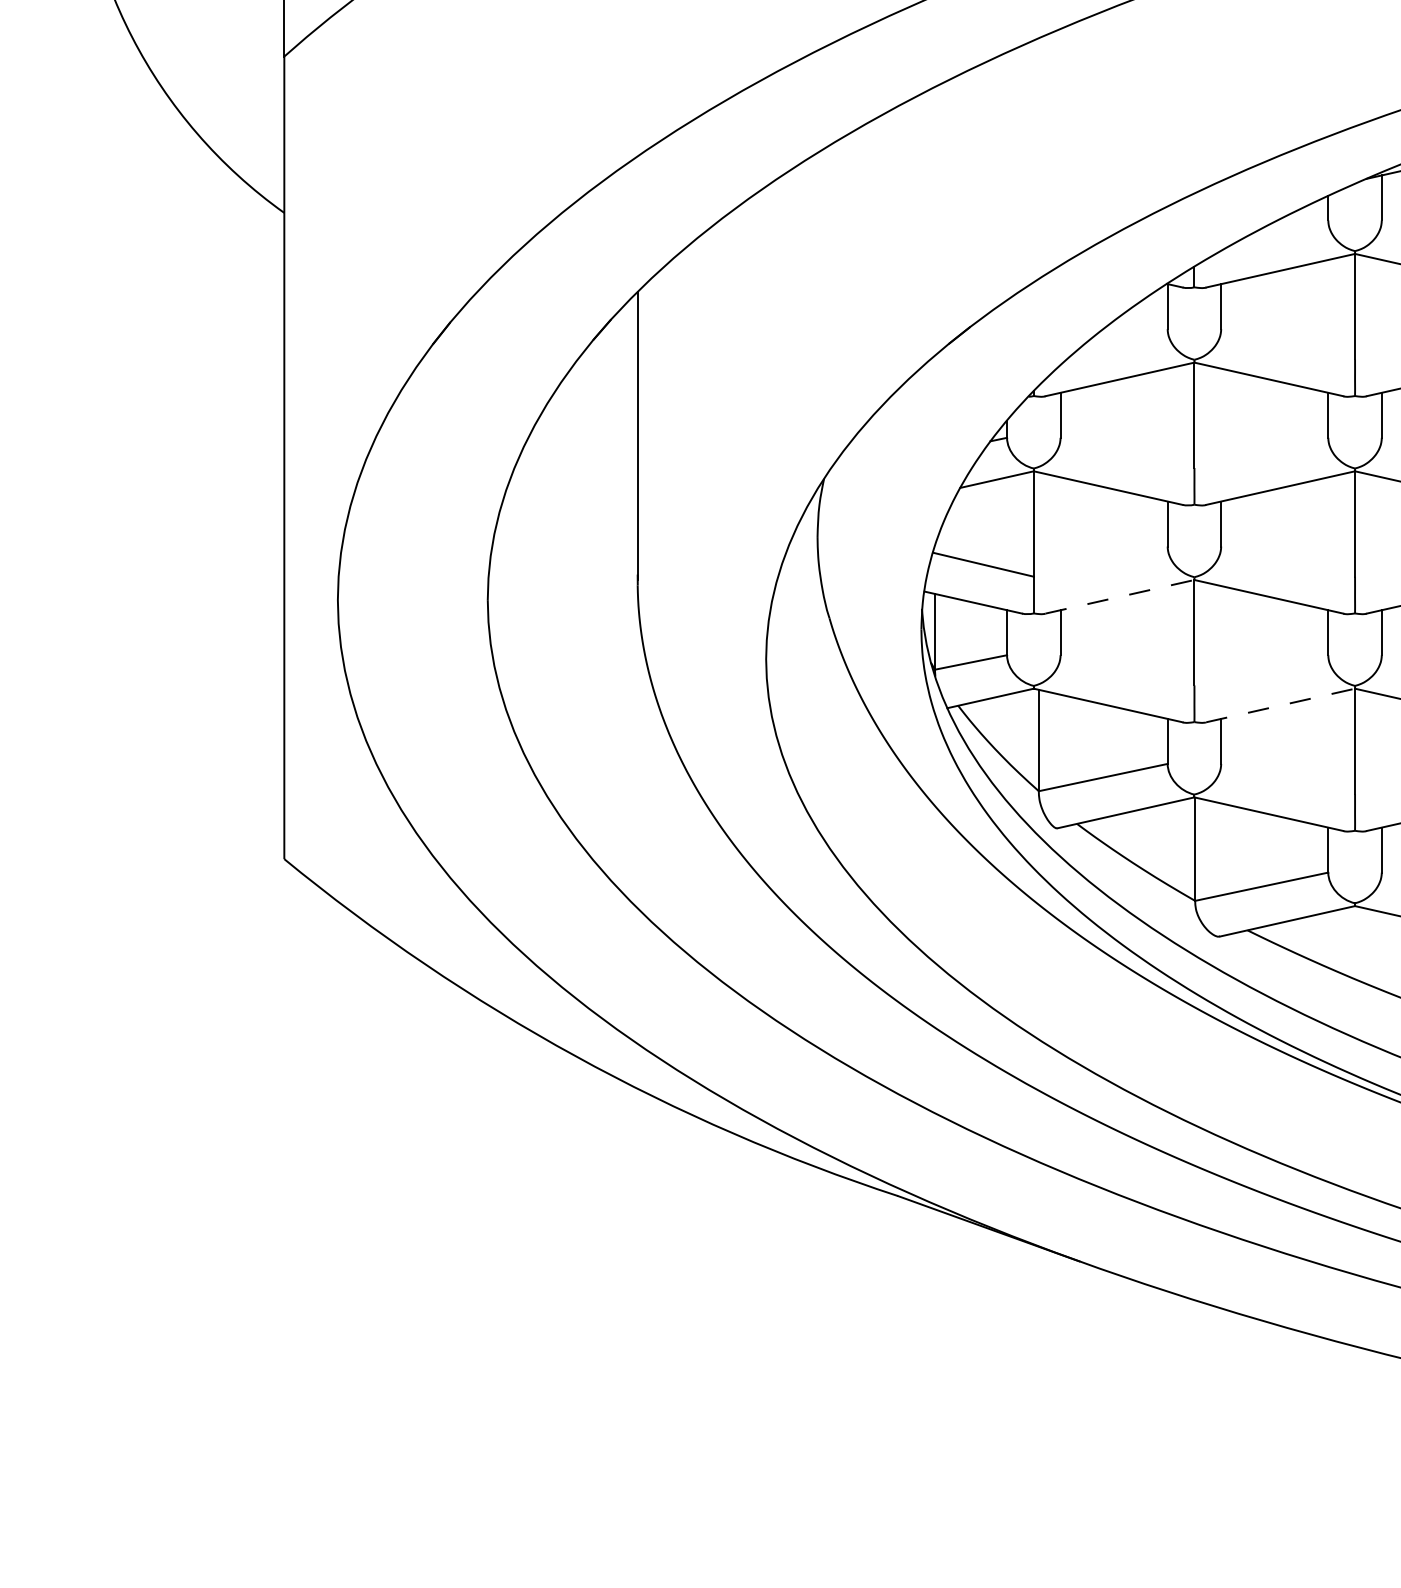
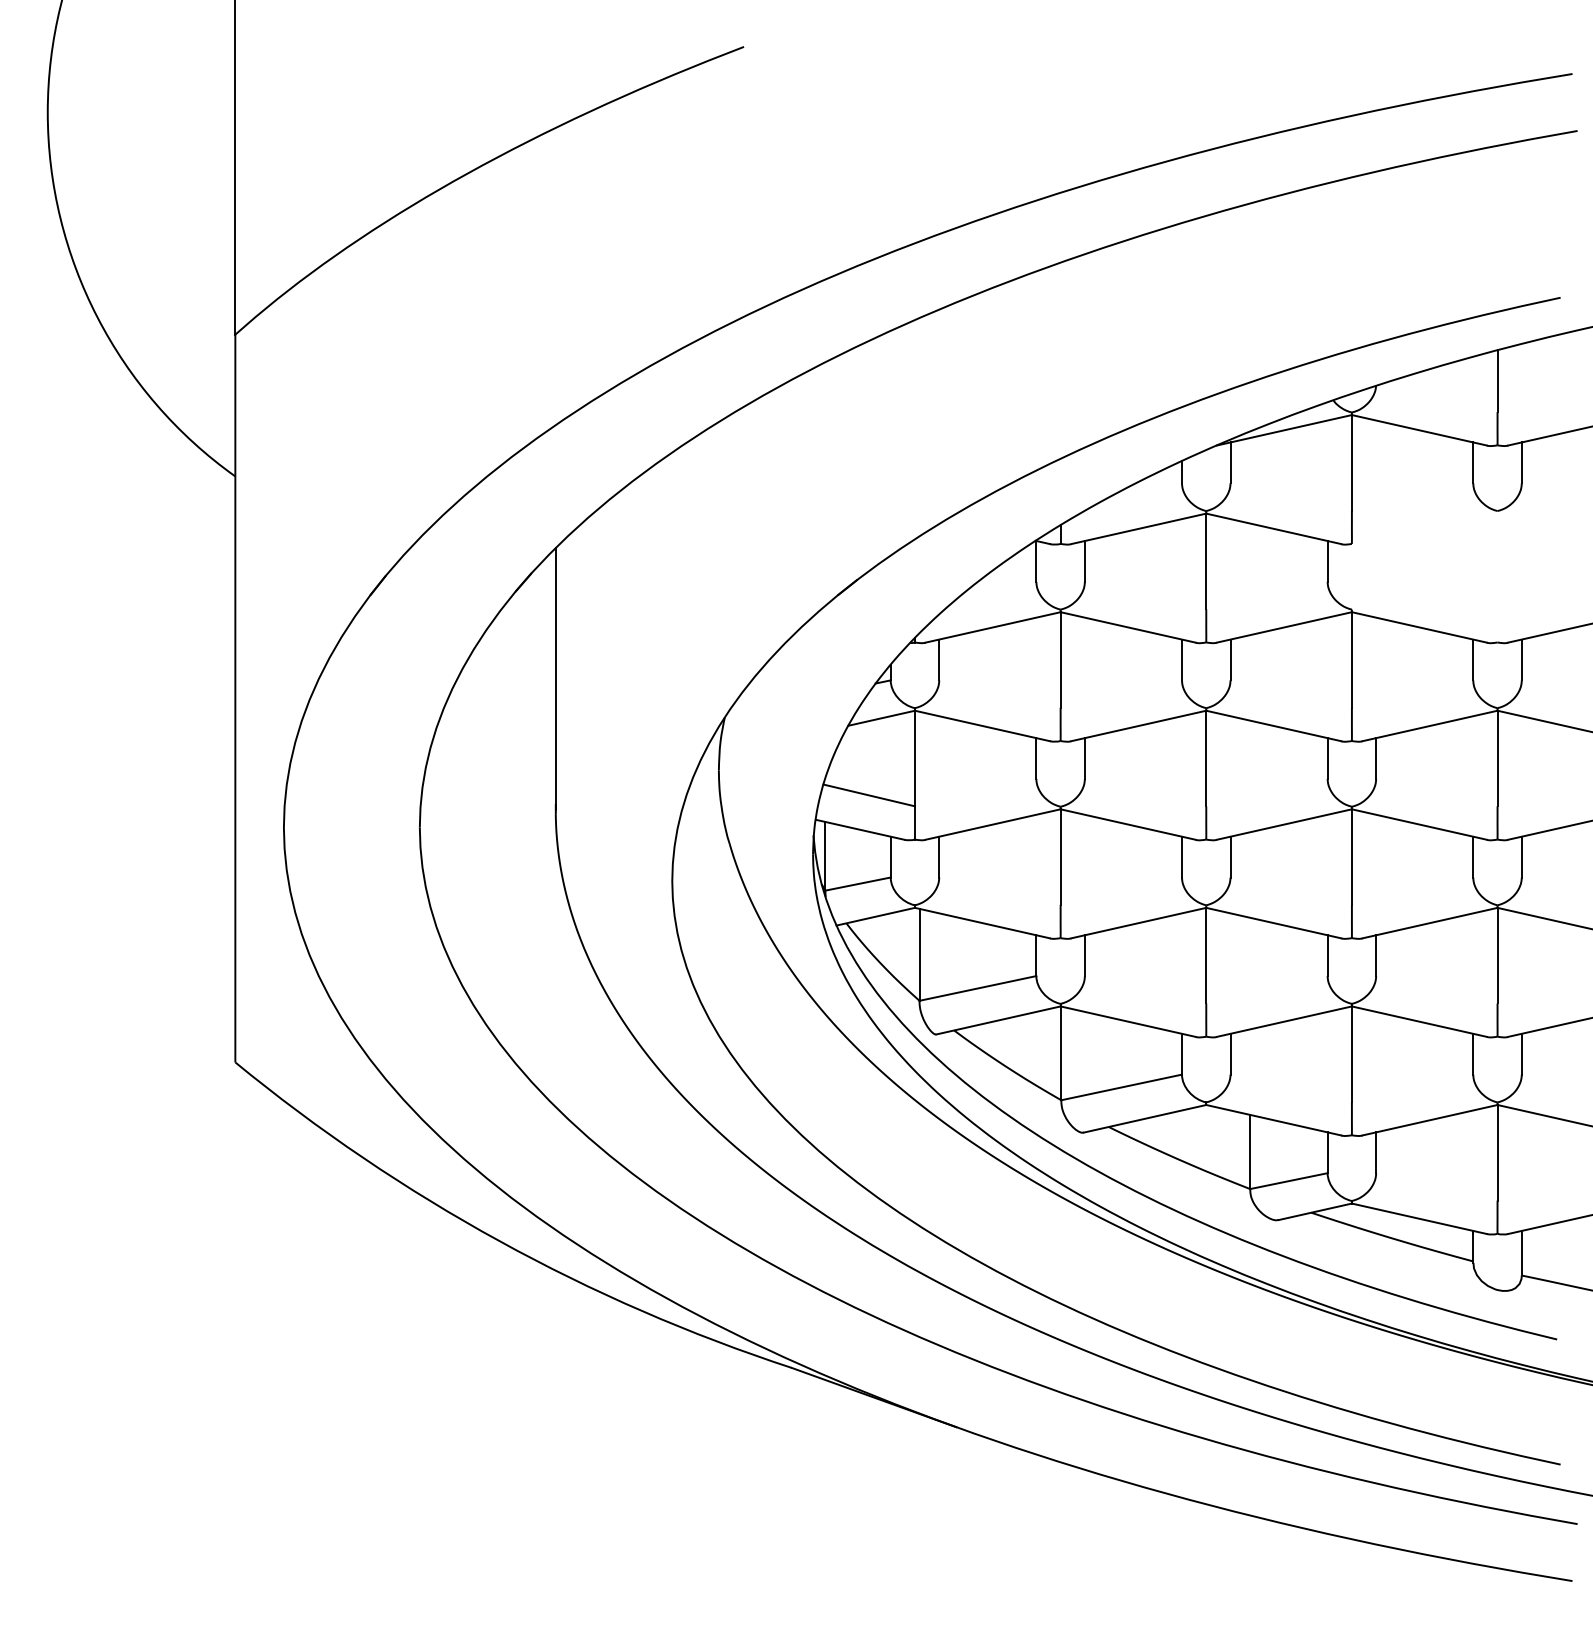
line: (1120, 596) -> (993, 824), dashed -> solid
line: (1281, 704) -> (1139, 922), dashed -> solid

